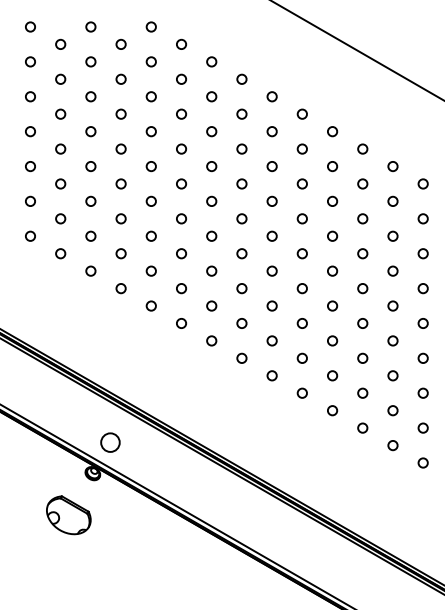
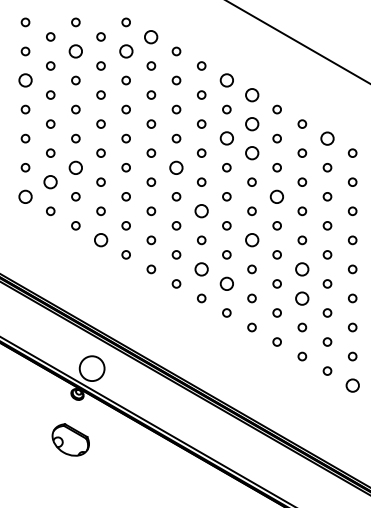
circle: (181, 43) -> (151, 36), size x1.6
circle: (90, 61) -> (75, 51), size x1.6
circle: (150, 61) -> (125, 51), size x1.6
circle: (30, 96) -> (25, 80), size x1.6
circle: (271, 96) -> (226, 80), size x1.6
circle: (301, 113) -> (251, 94), size x1.6
circle: (301, 148) -> (251, 123), size x1.6
circle: (271, 166) -> (226, 138), size x1.6
circle: (392, 166) -> (327, 138), size x1.6
circle: (301, 183) -> (251, 152), size x1.6
circle: (90, 200) -> (75, 166), size x1.6
circle: (211, 200) -> (176, 166), size x1.6
circle: (60, 218) -> (50, 181), size x1.6
circle: (30, 235) -> (25, 196), size x1.6
circle: (332, 235) -> (277, 196), size x1.6
circle: (241, 253) -> (201, 211), size x1.6
circle: (120, 288) -> (100, 240), size x1.6
circle: (301, 288) -> (251, 240), size x1.6
circle: (241, 323) -> (201, 269), size x1.6
circle: (362, 323) -> (302, 269), size x1.6
circle: (271, 340) -> (226, 283), size x1.6
circle: (362, 357) -> (302, 297), size x1.6
circle: (110, 442) -> (92, 368), size x1.6
circle: (422, 462) -> (352, 385), size x1.6
part: (68, 515) -> (70, 440), moved

